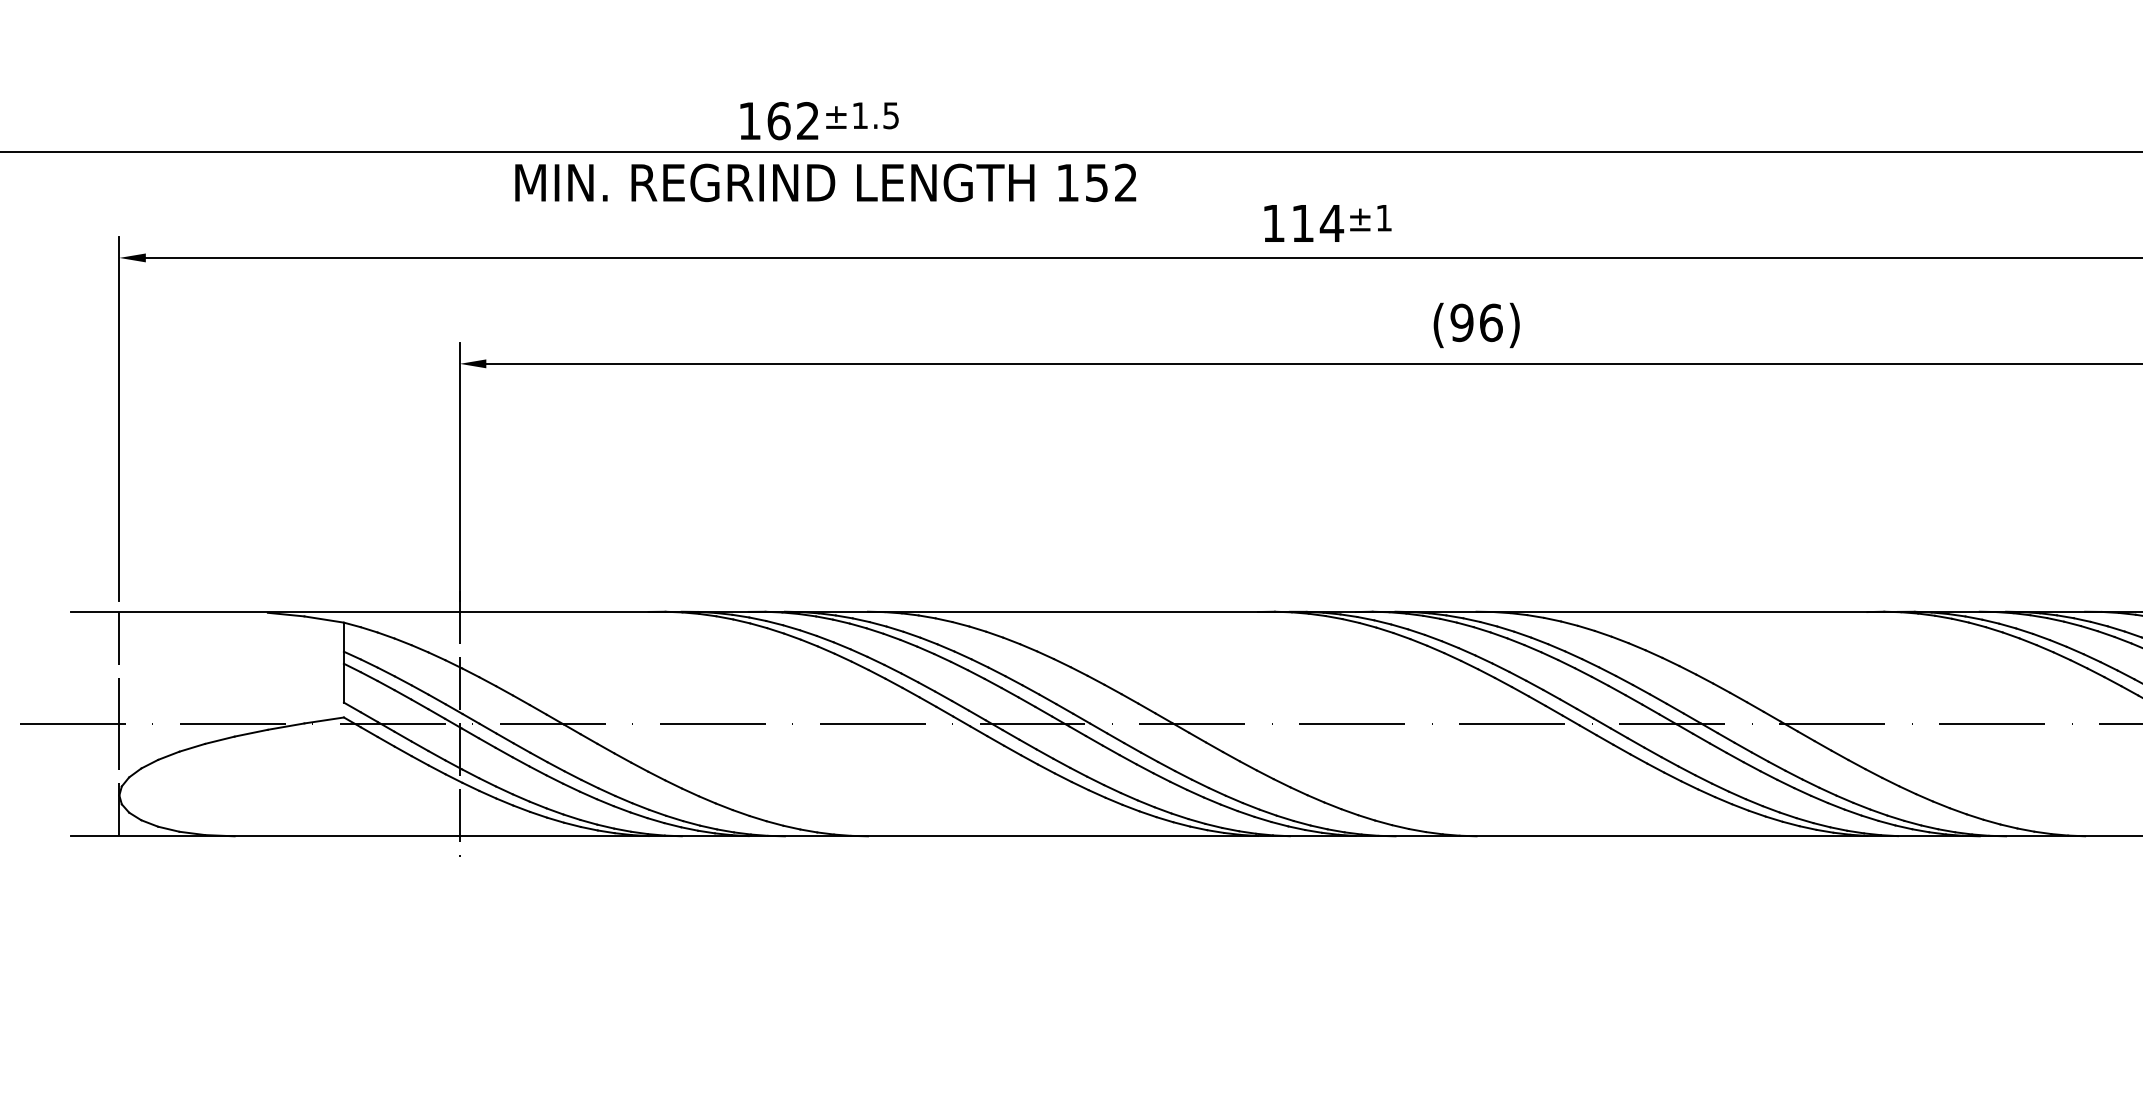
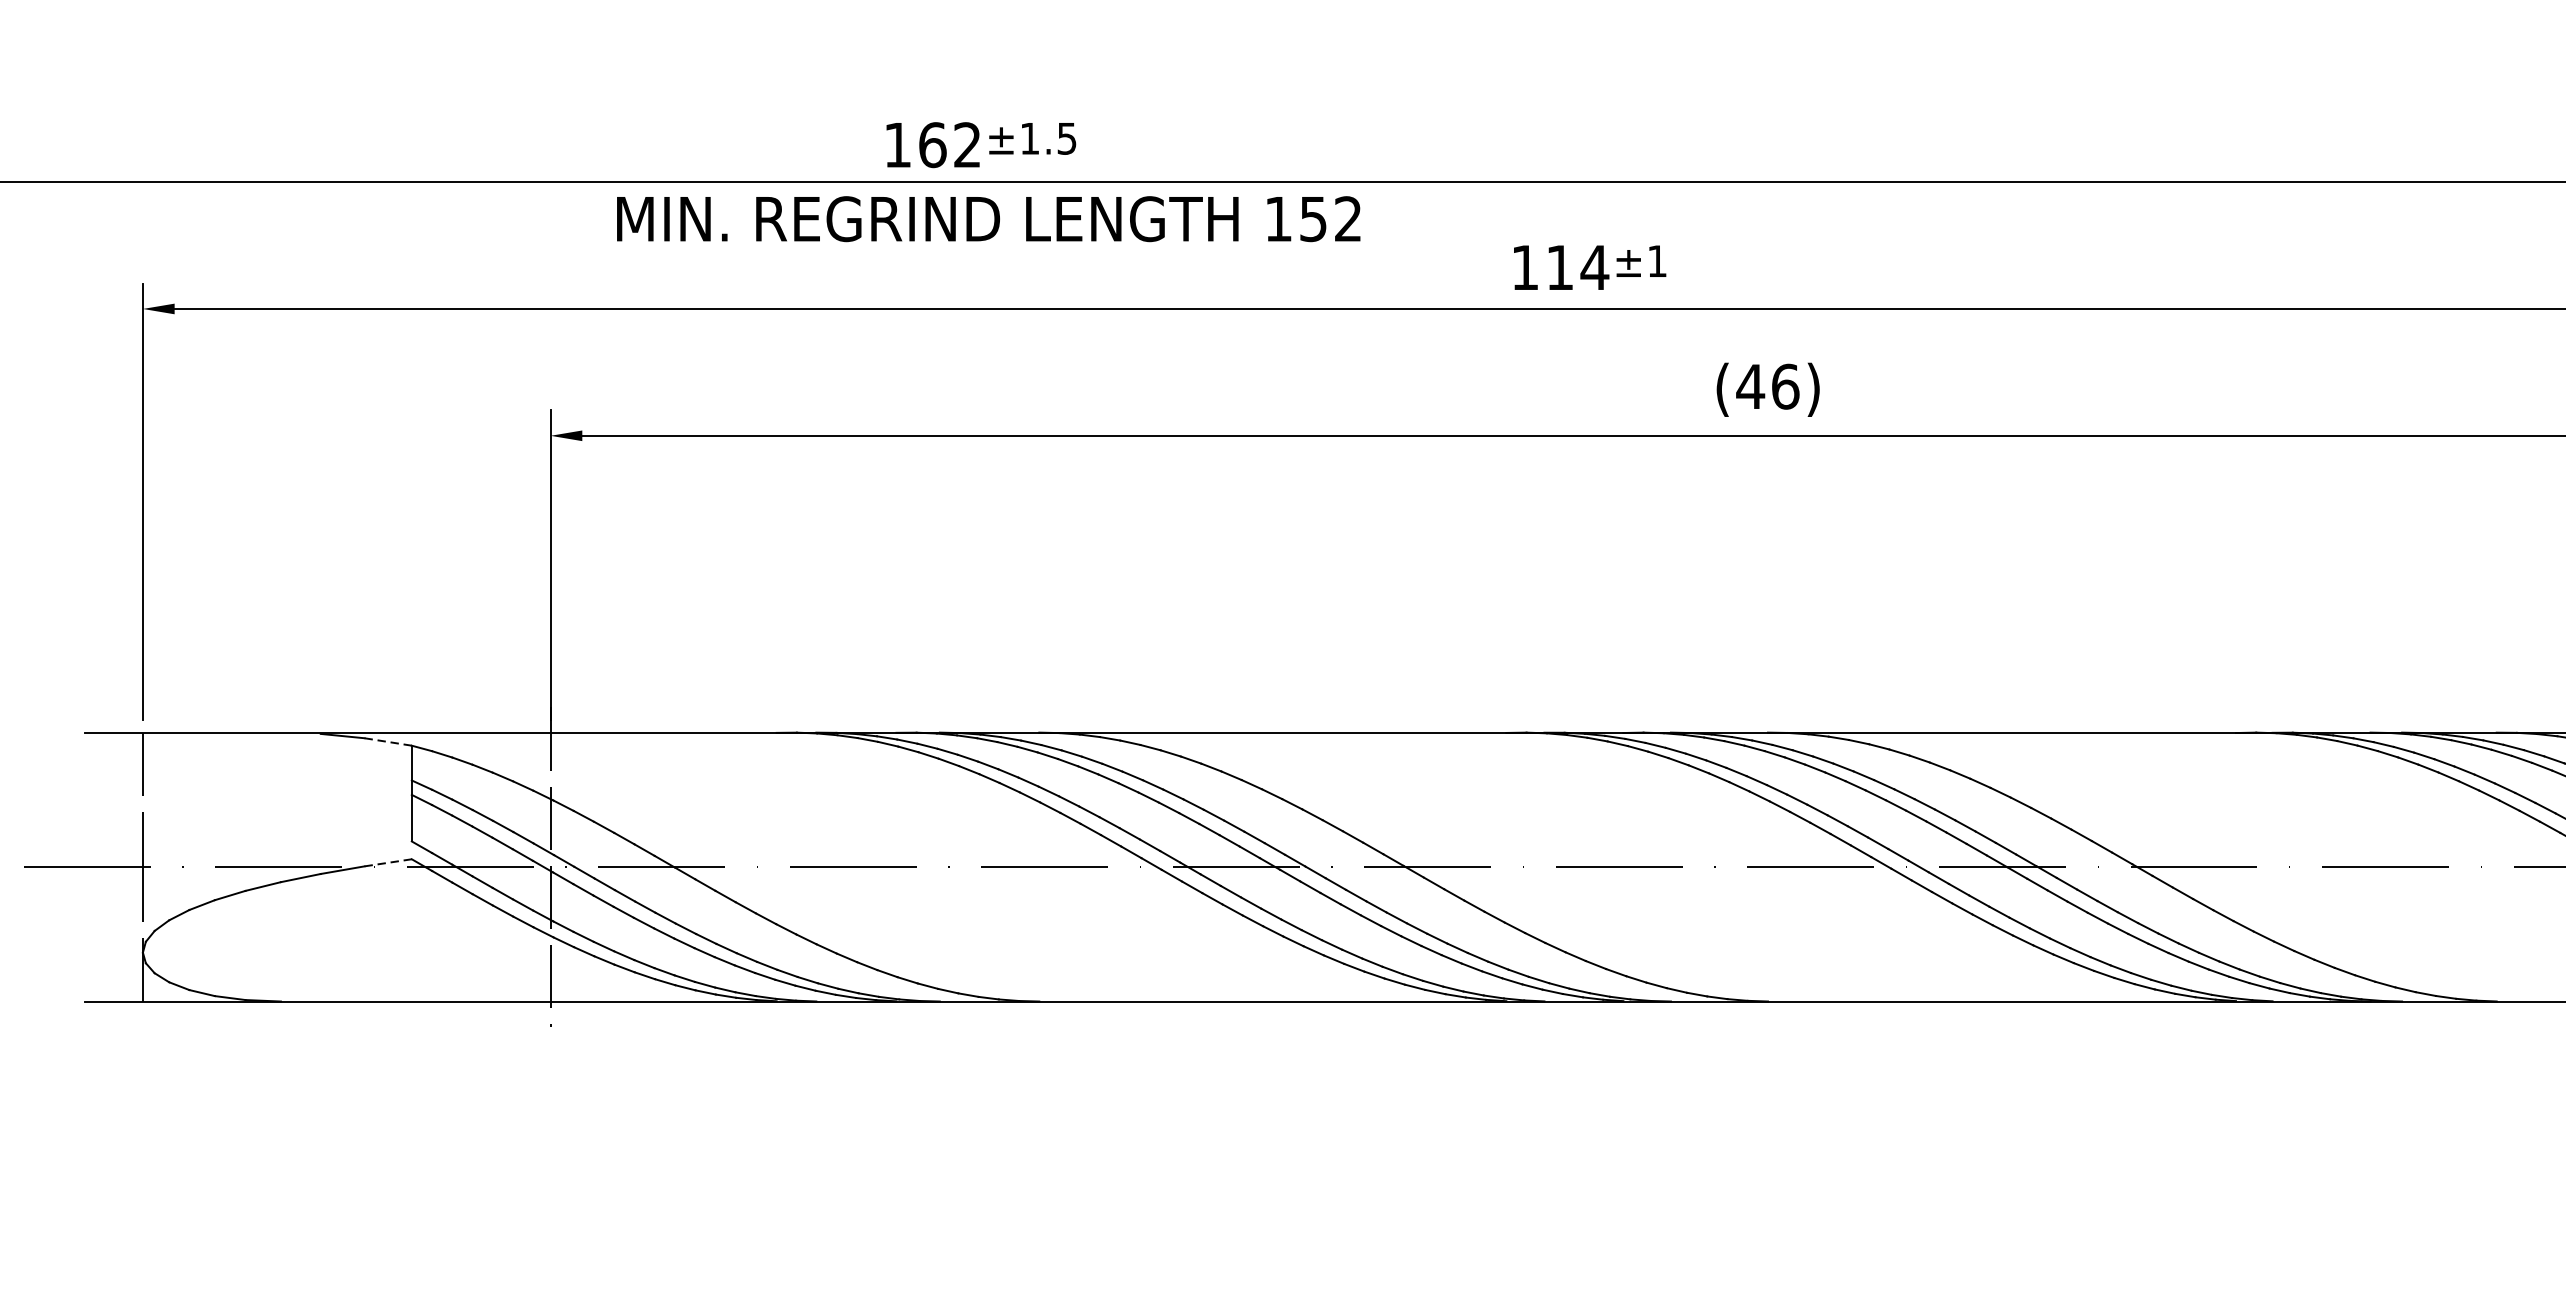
text: (1461, 322) -> (1749, 386), (96) -> (46)
line: (324, 619) -> (388, 741), solid -> dashed
line: (324, 720) -> (388, 862), solid -> dashed

